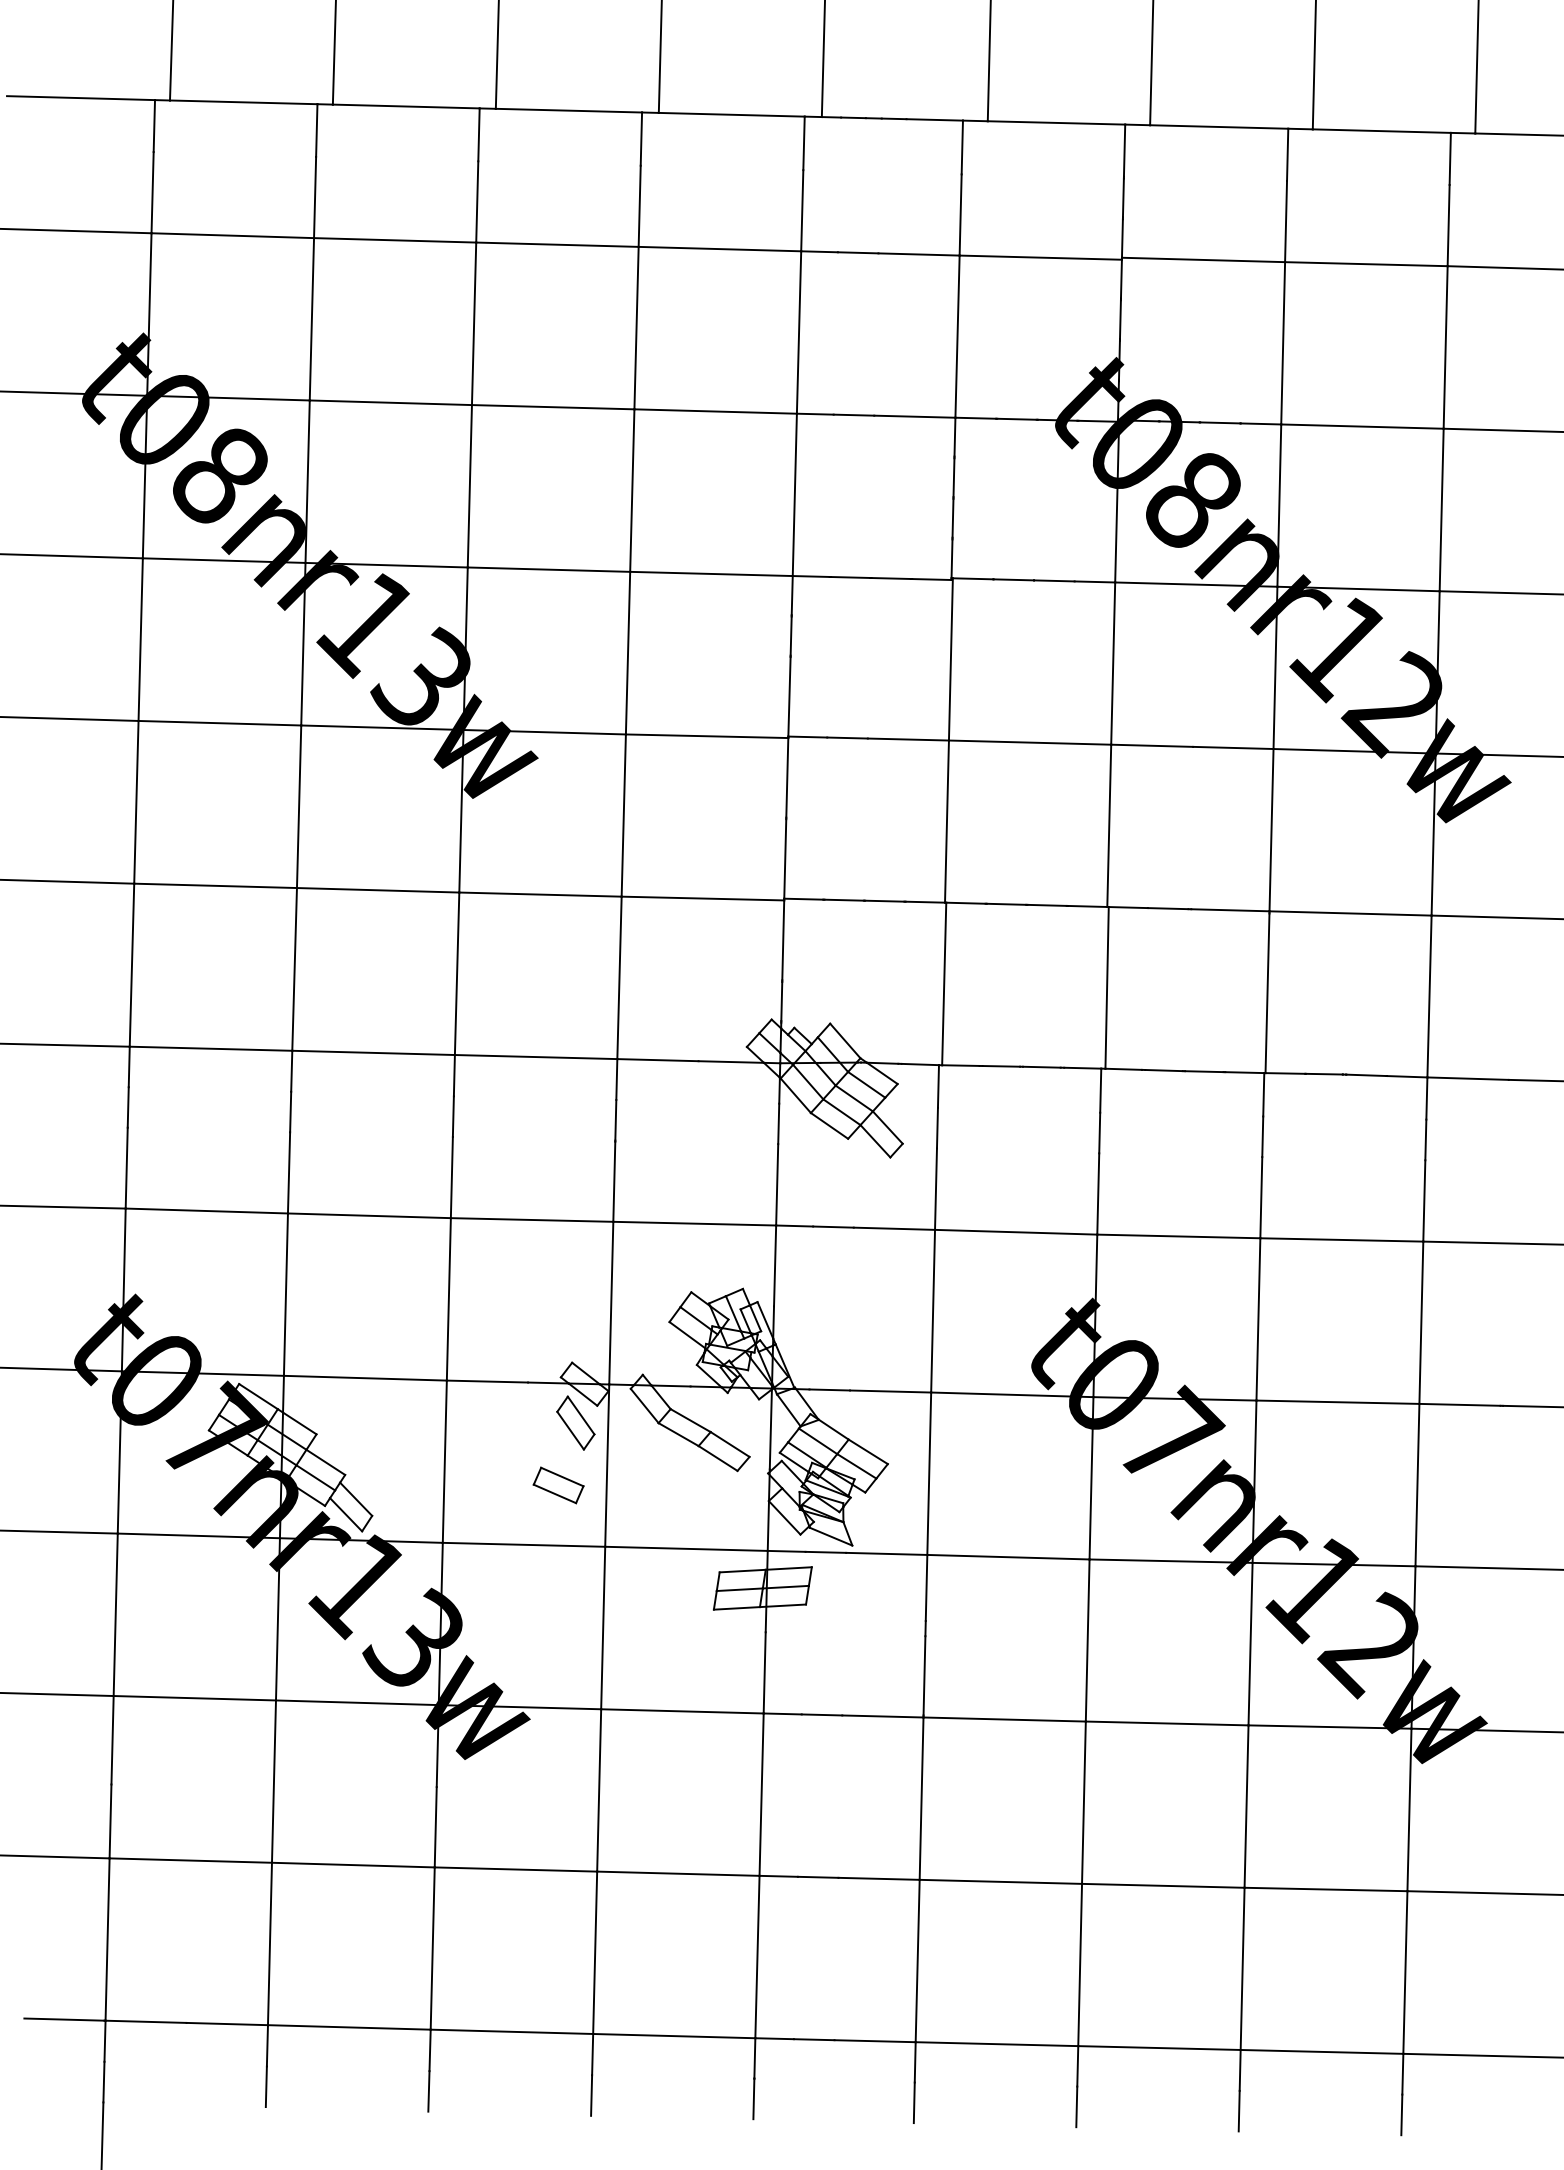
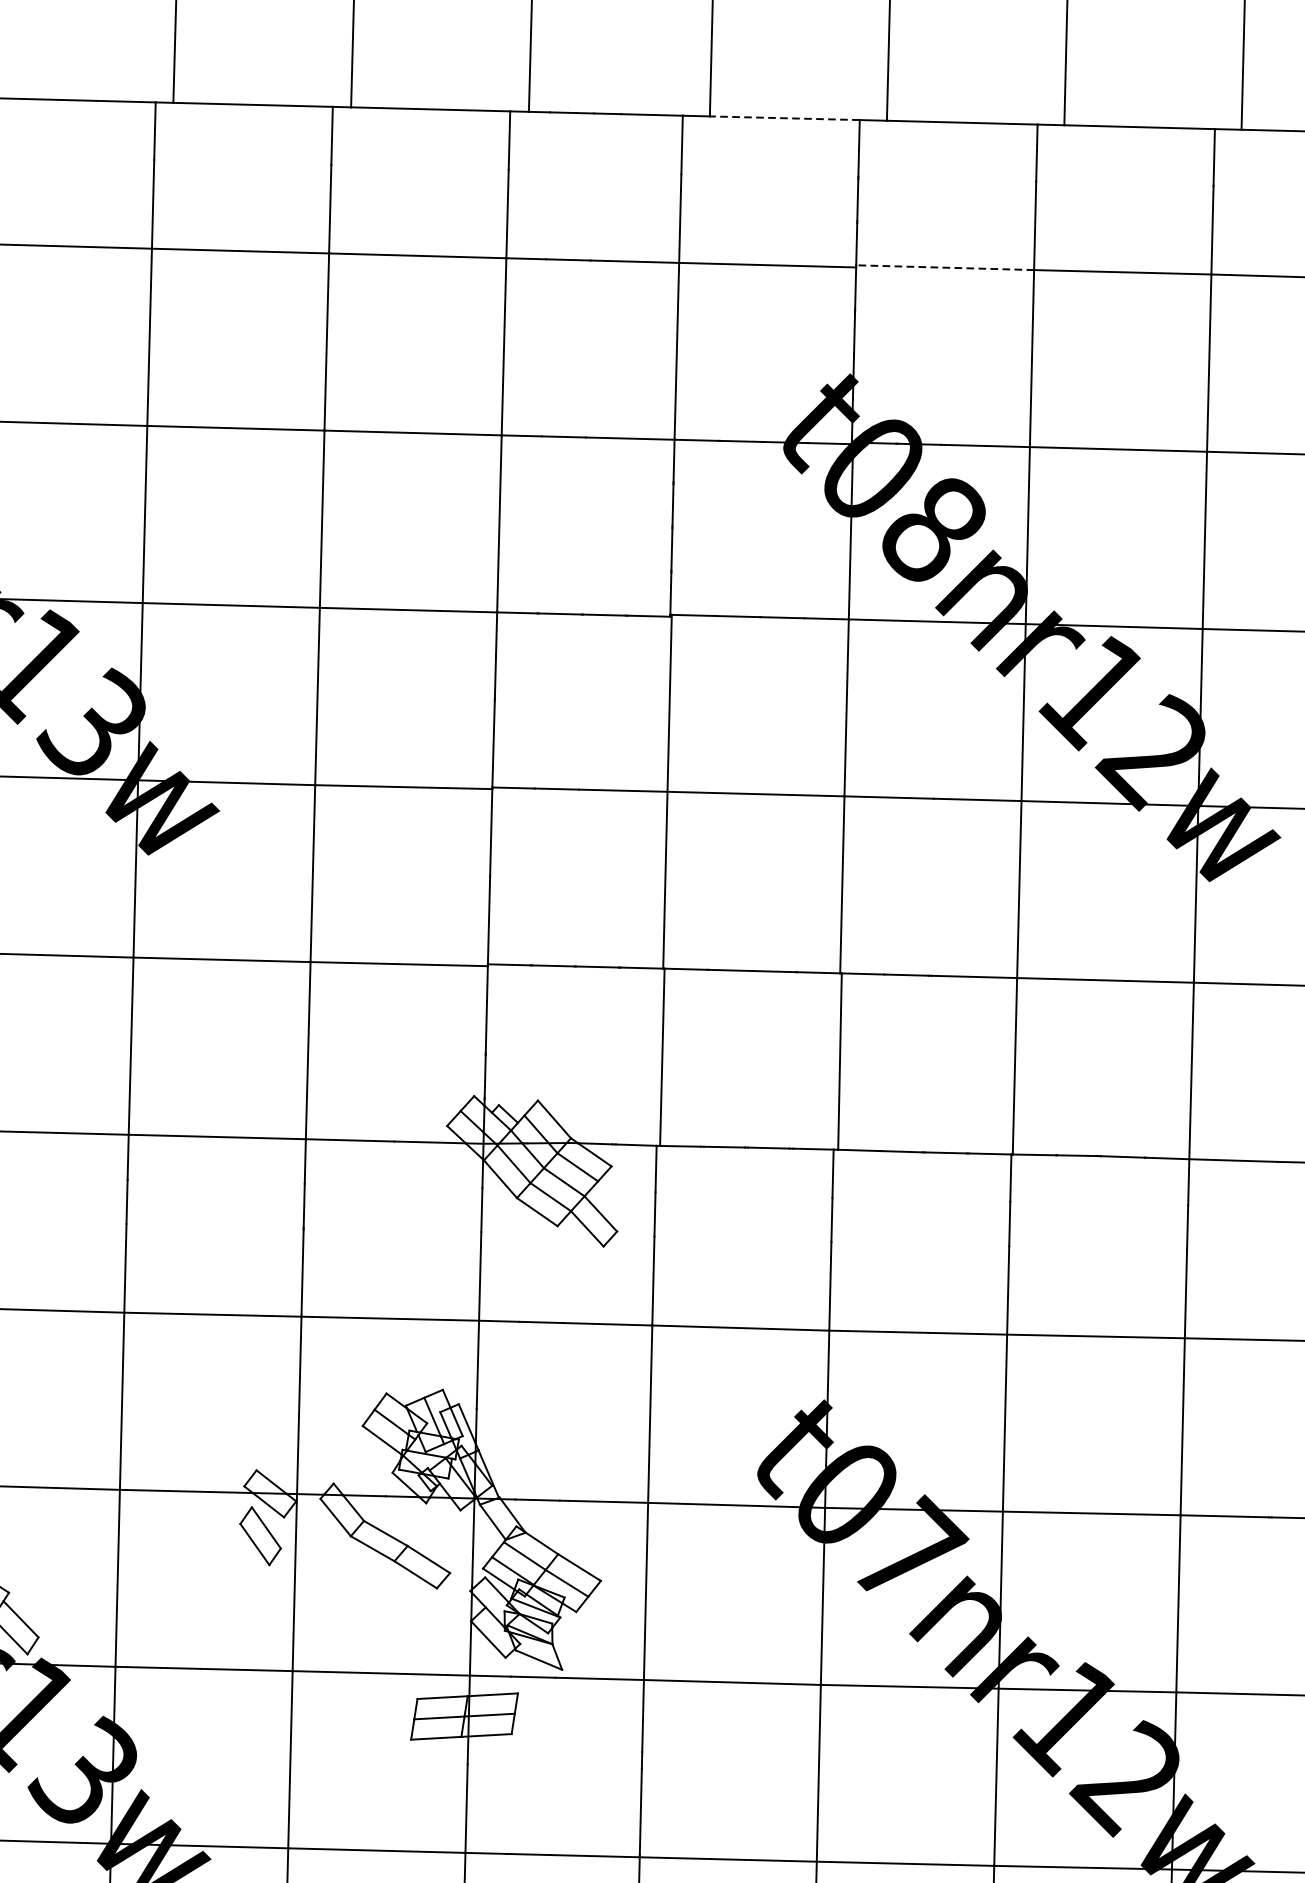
line: (1056, 122) -> (784, 117), solid -> dashed
line: (1203, 259) -> (945, 267), solid -> dashed
part: (558, 1485) -> (241, 1604), removed

